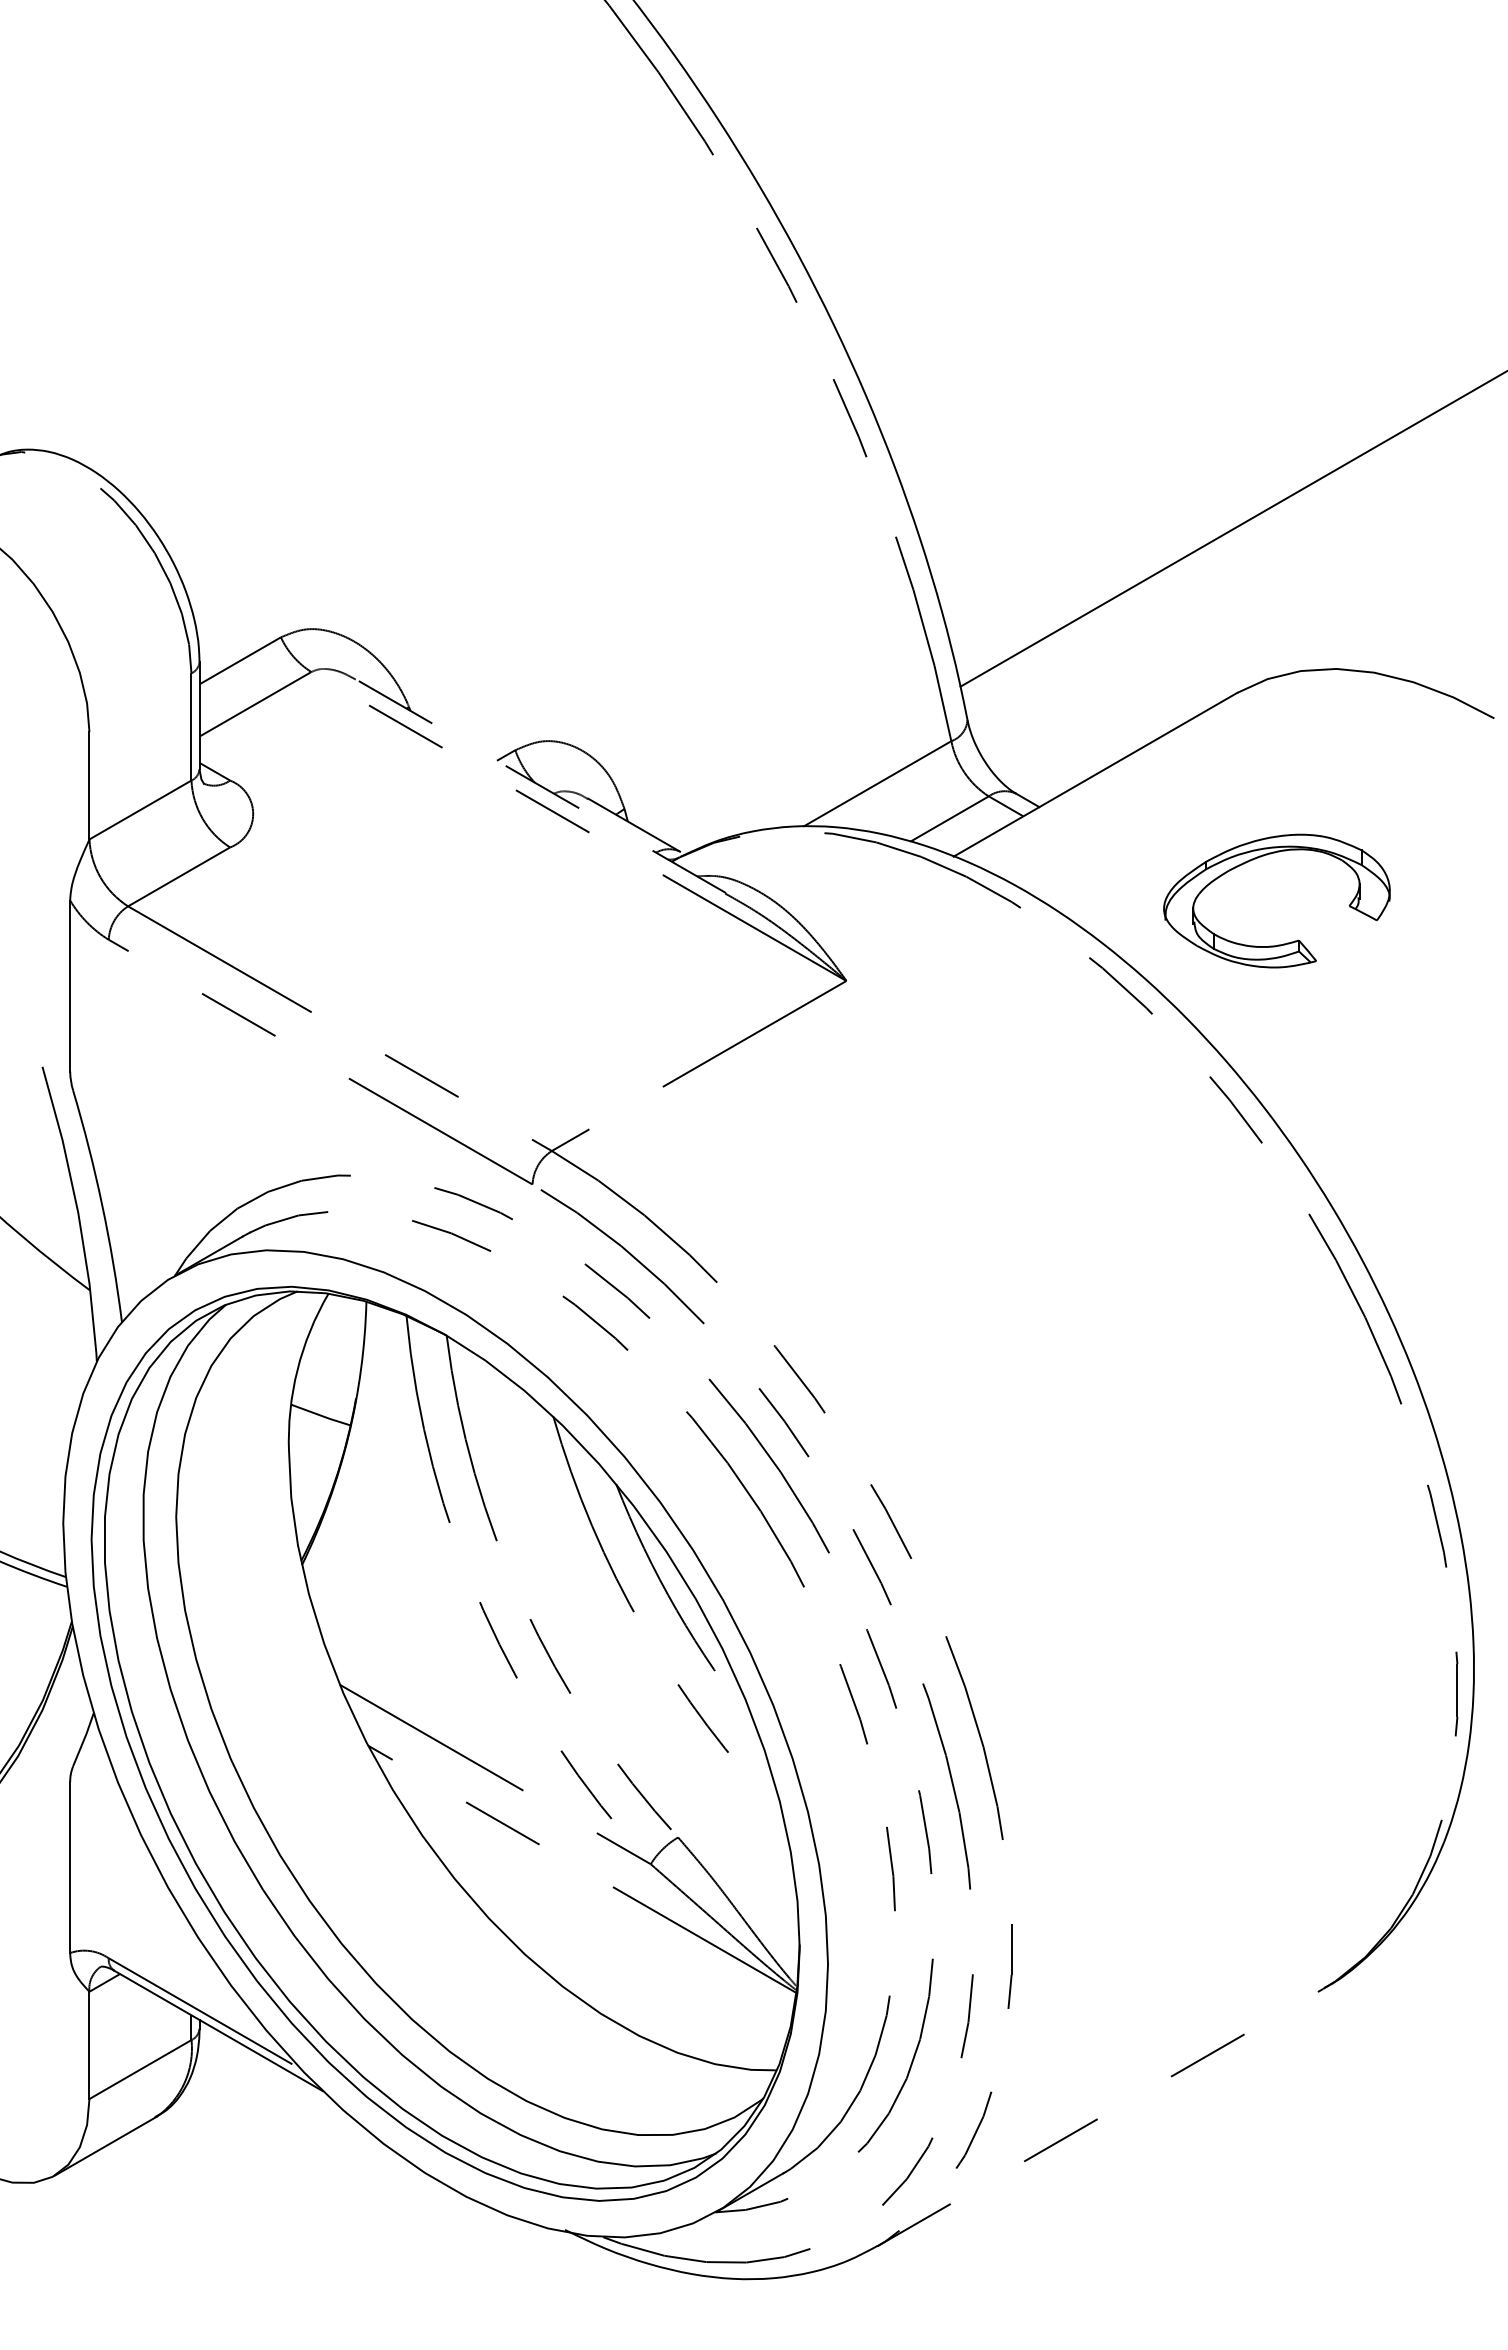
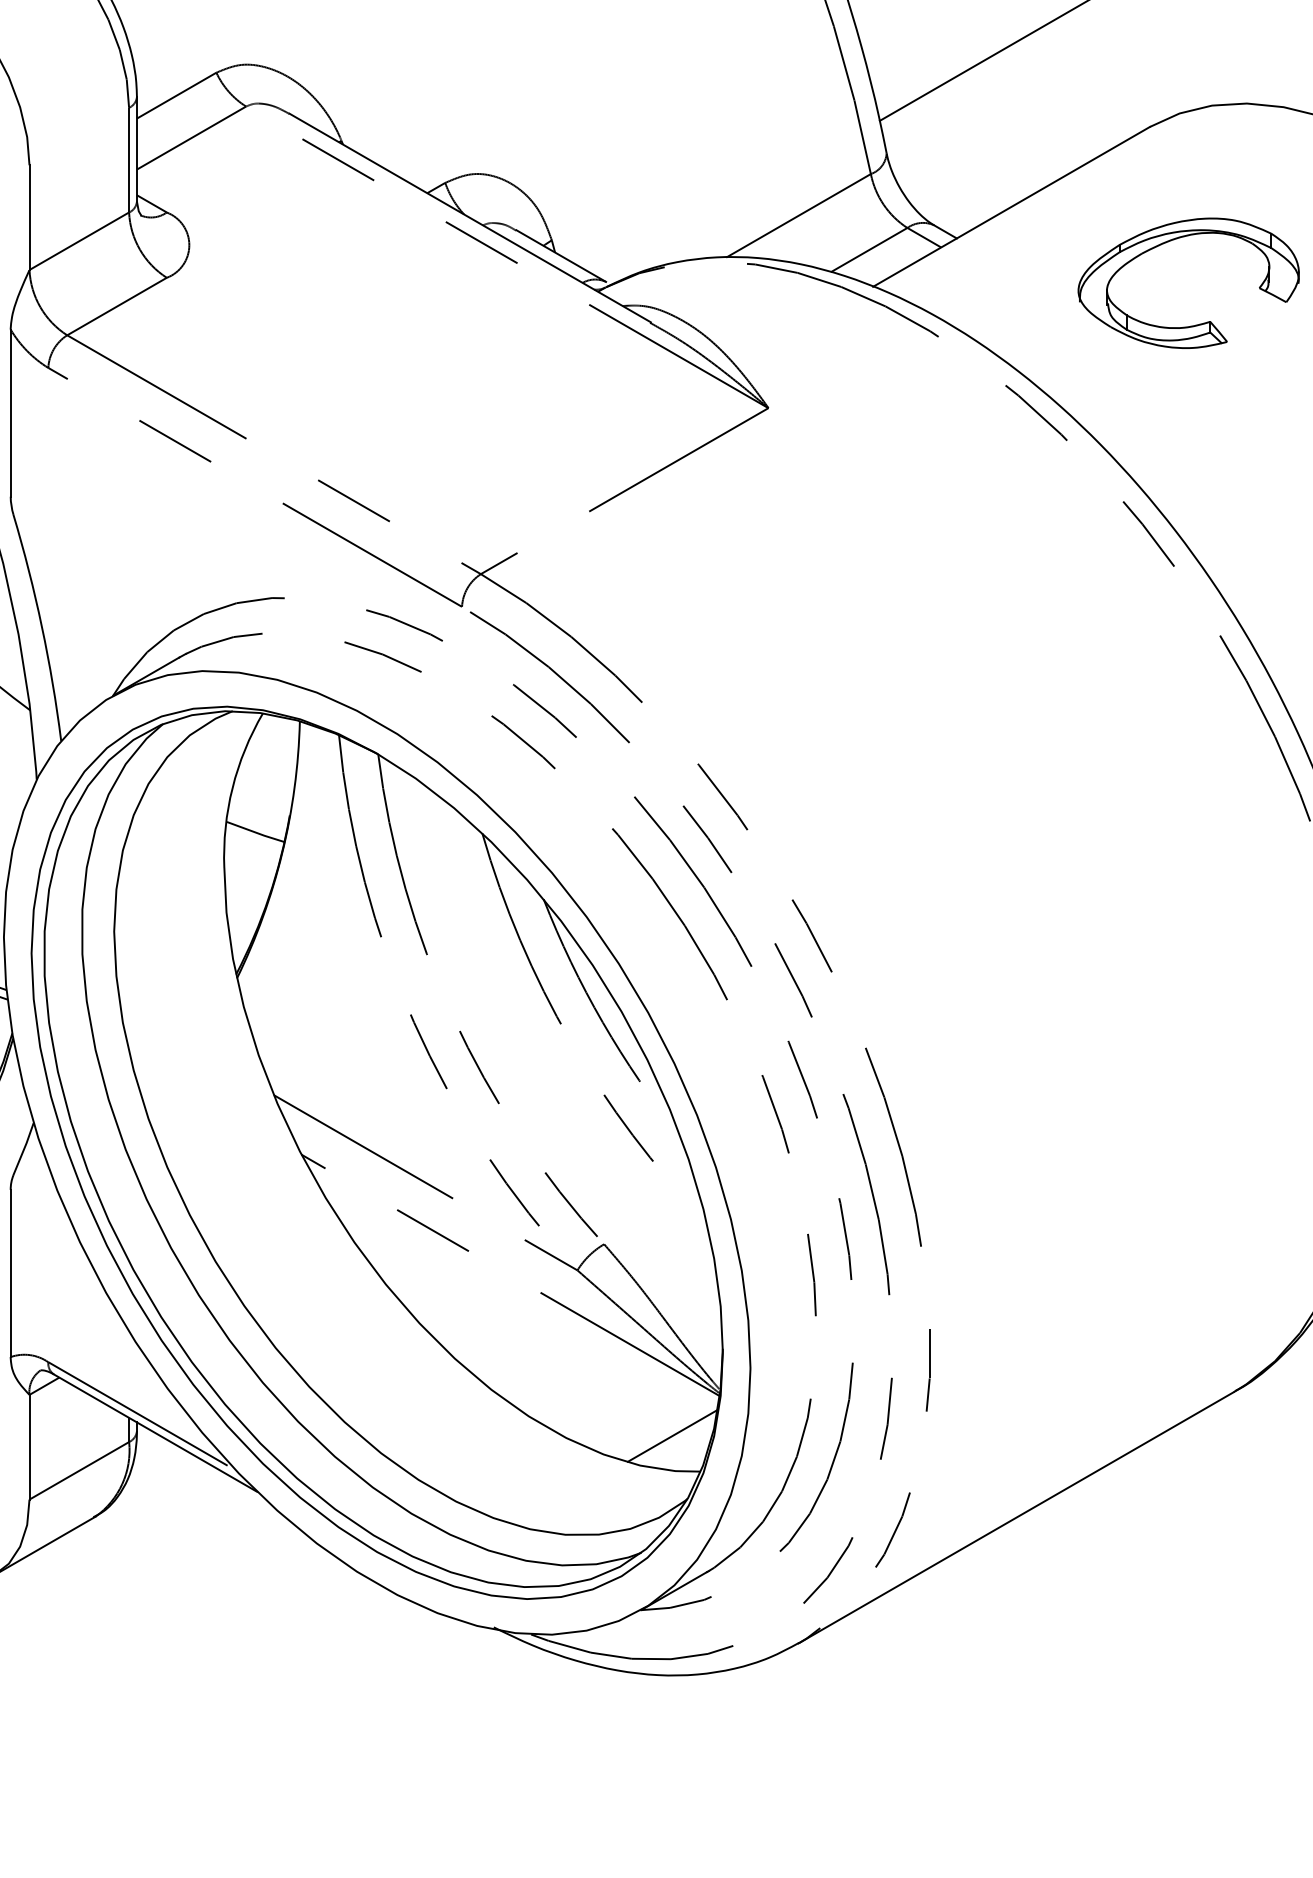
line: (540, 786) -> (469, 218), dashed -> solid
part: (1287, 942) -> (1199, 323), moved
line: (747, 2033) -> (671, 1435), added
line: (1100, 2117) -> (1016, 1517), dashed -> solid

